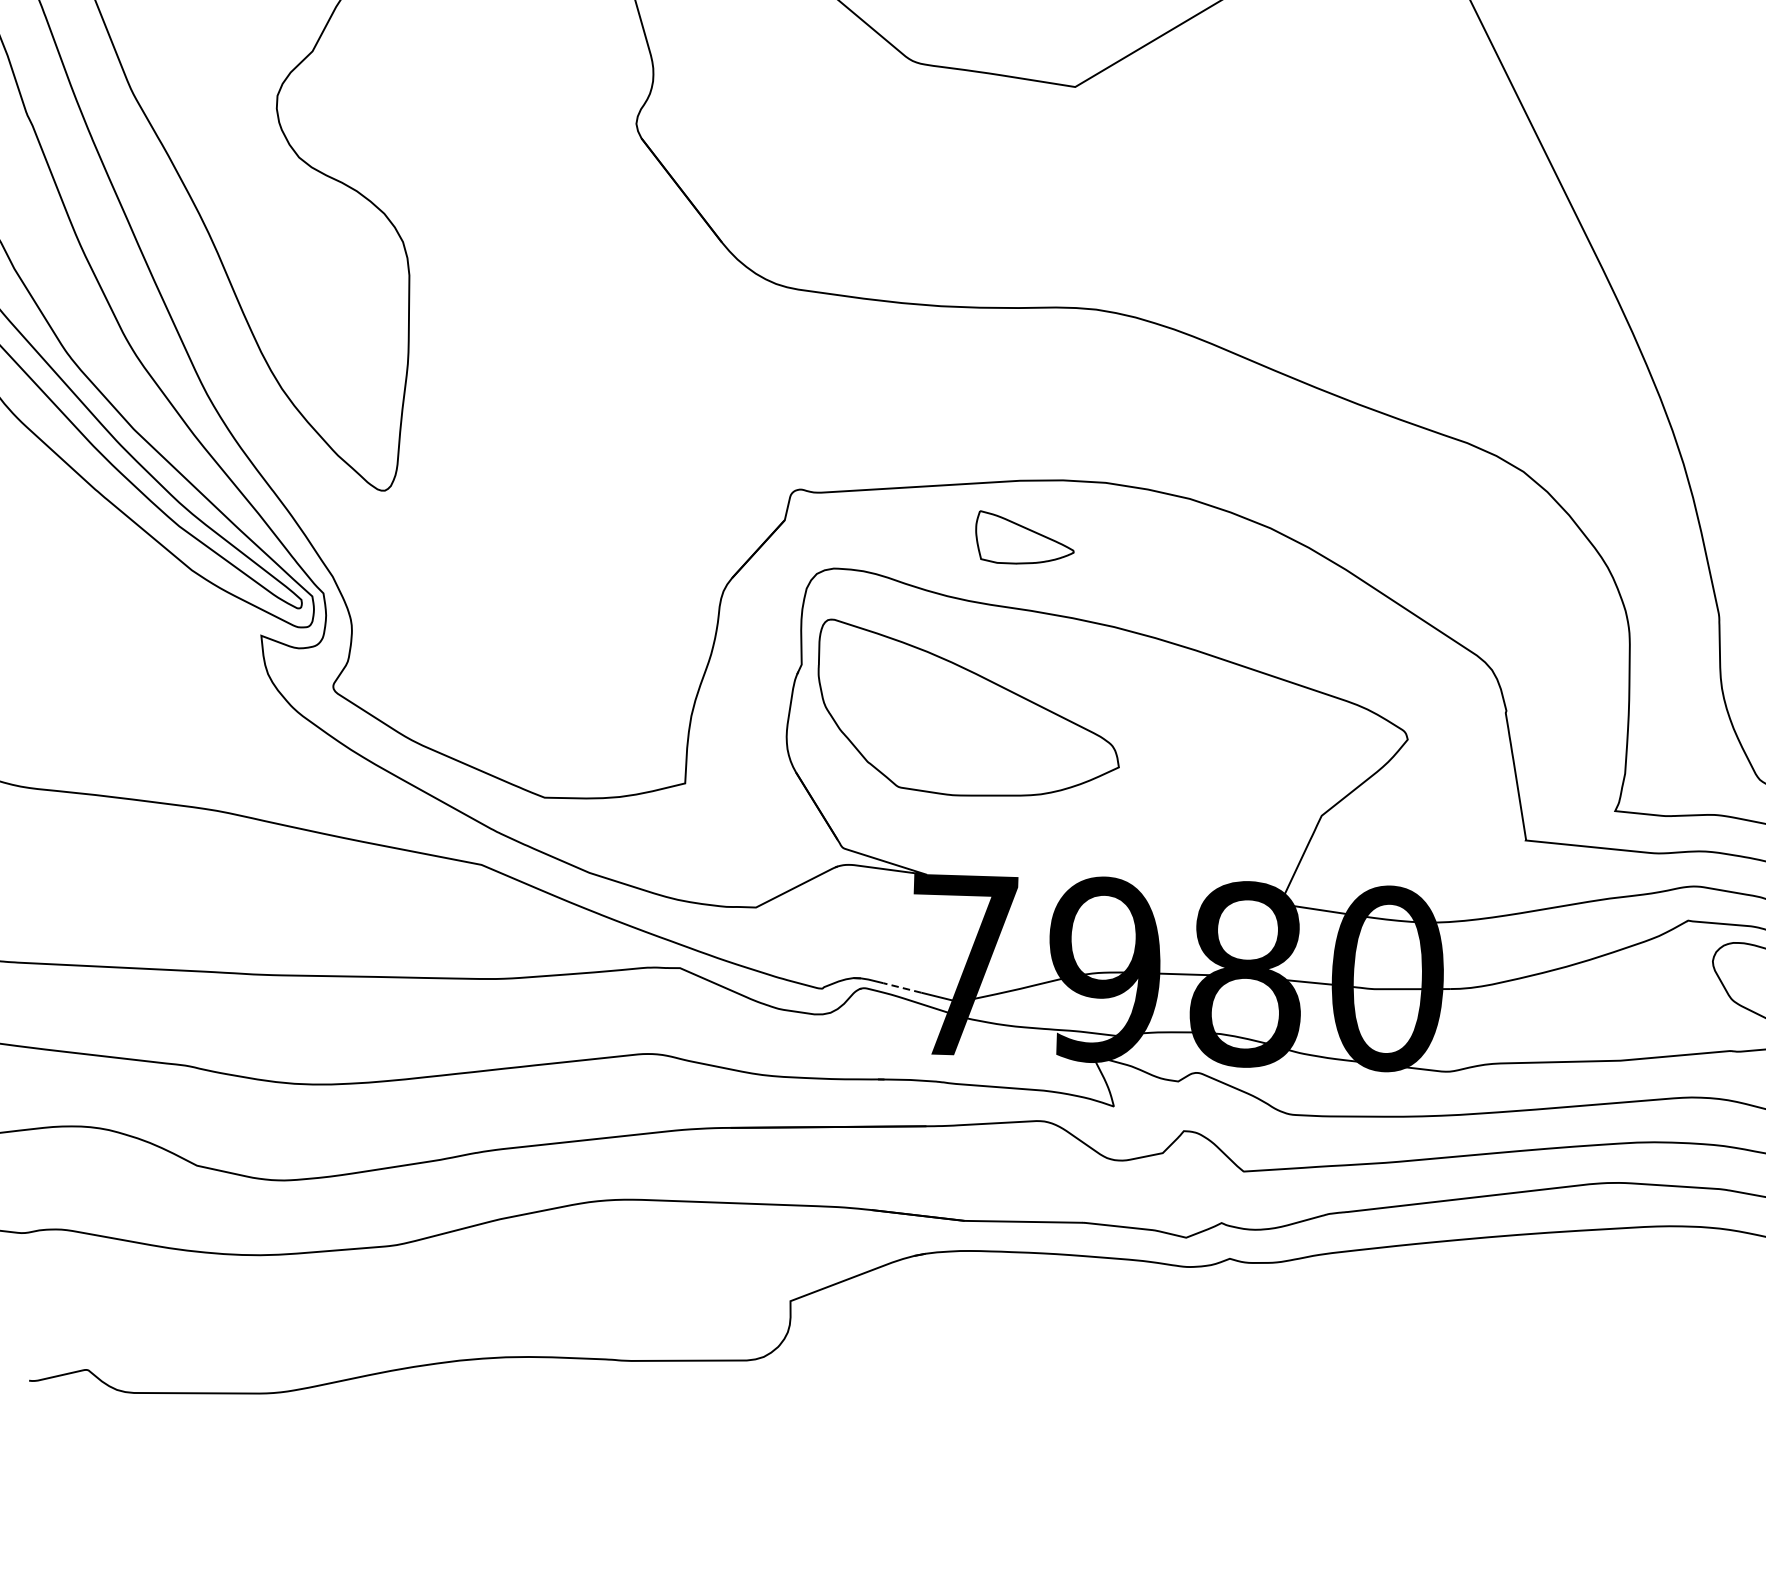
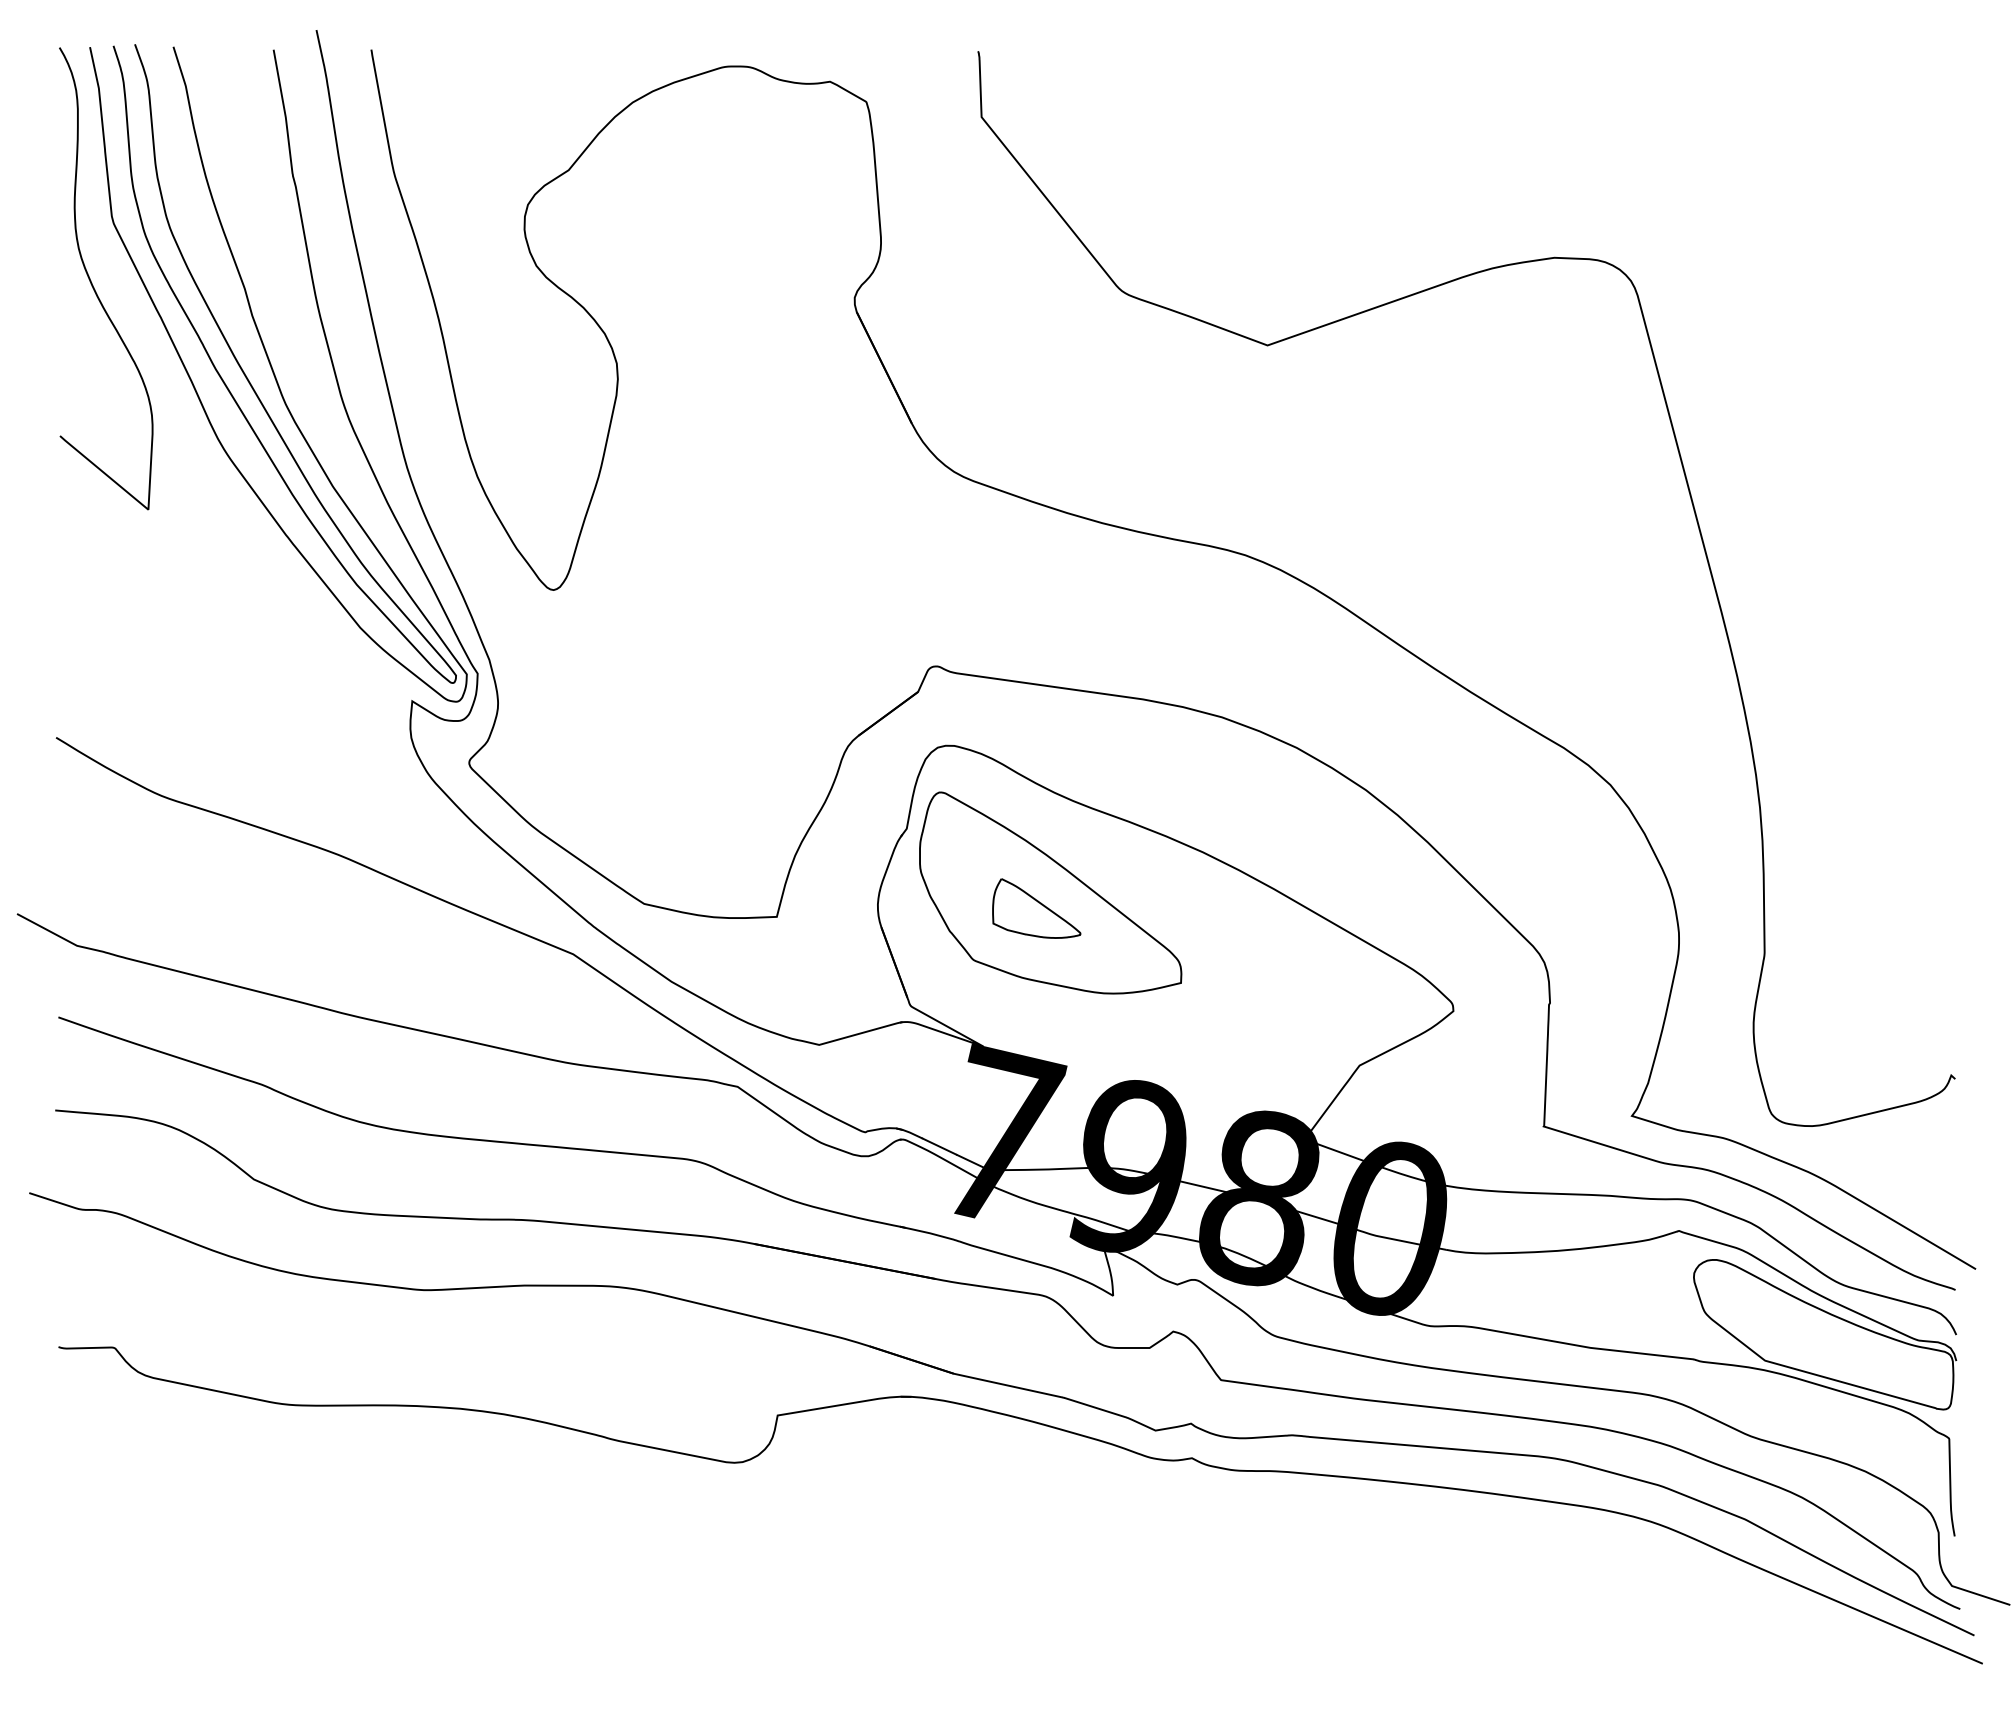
part: (1022, 534) -> (1036, 908), moved
line: (902, 987) -> (939, 1146), dashed -> solid

